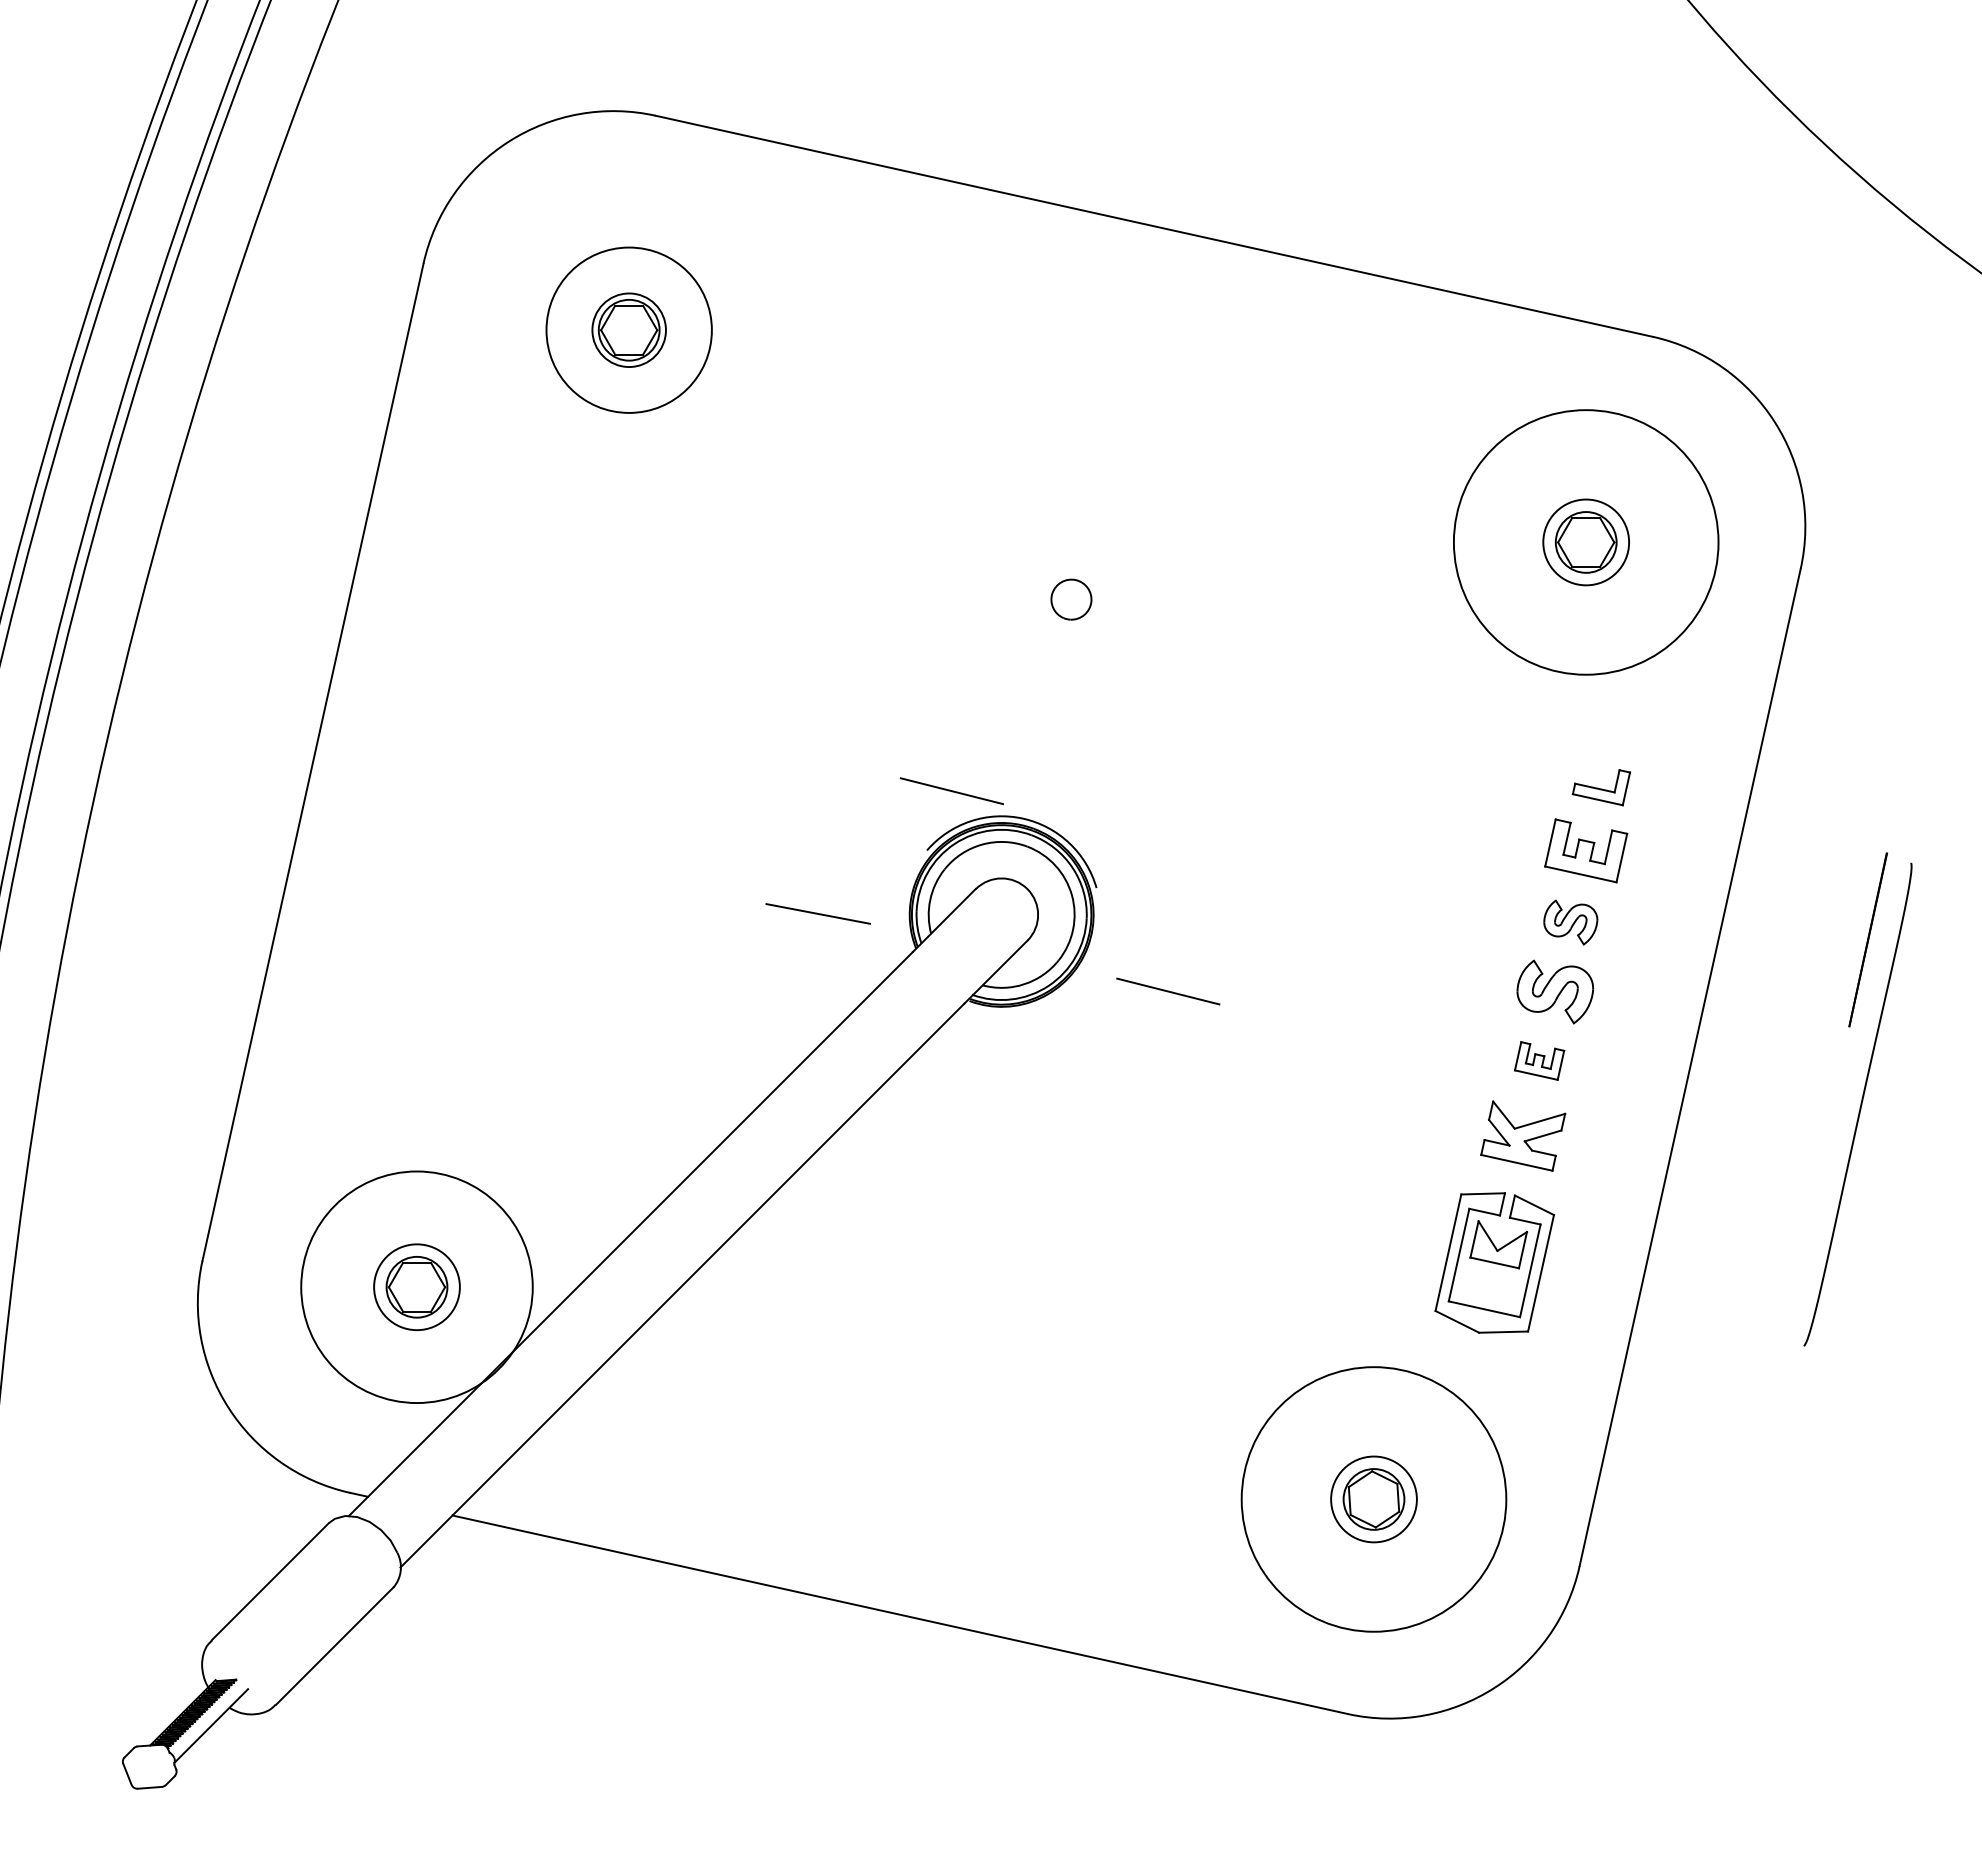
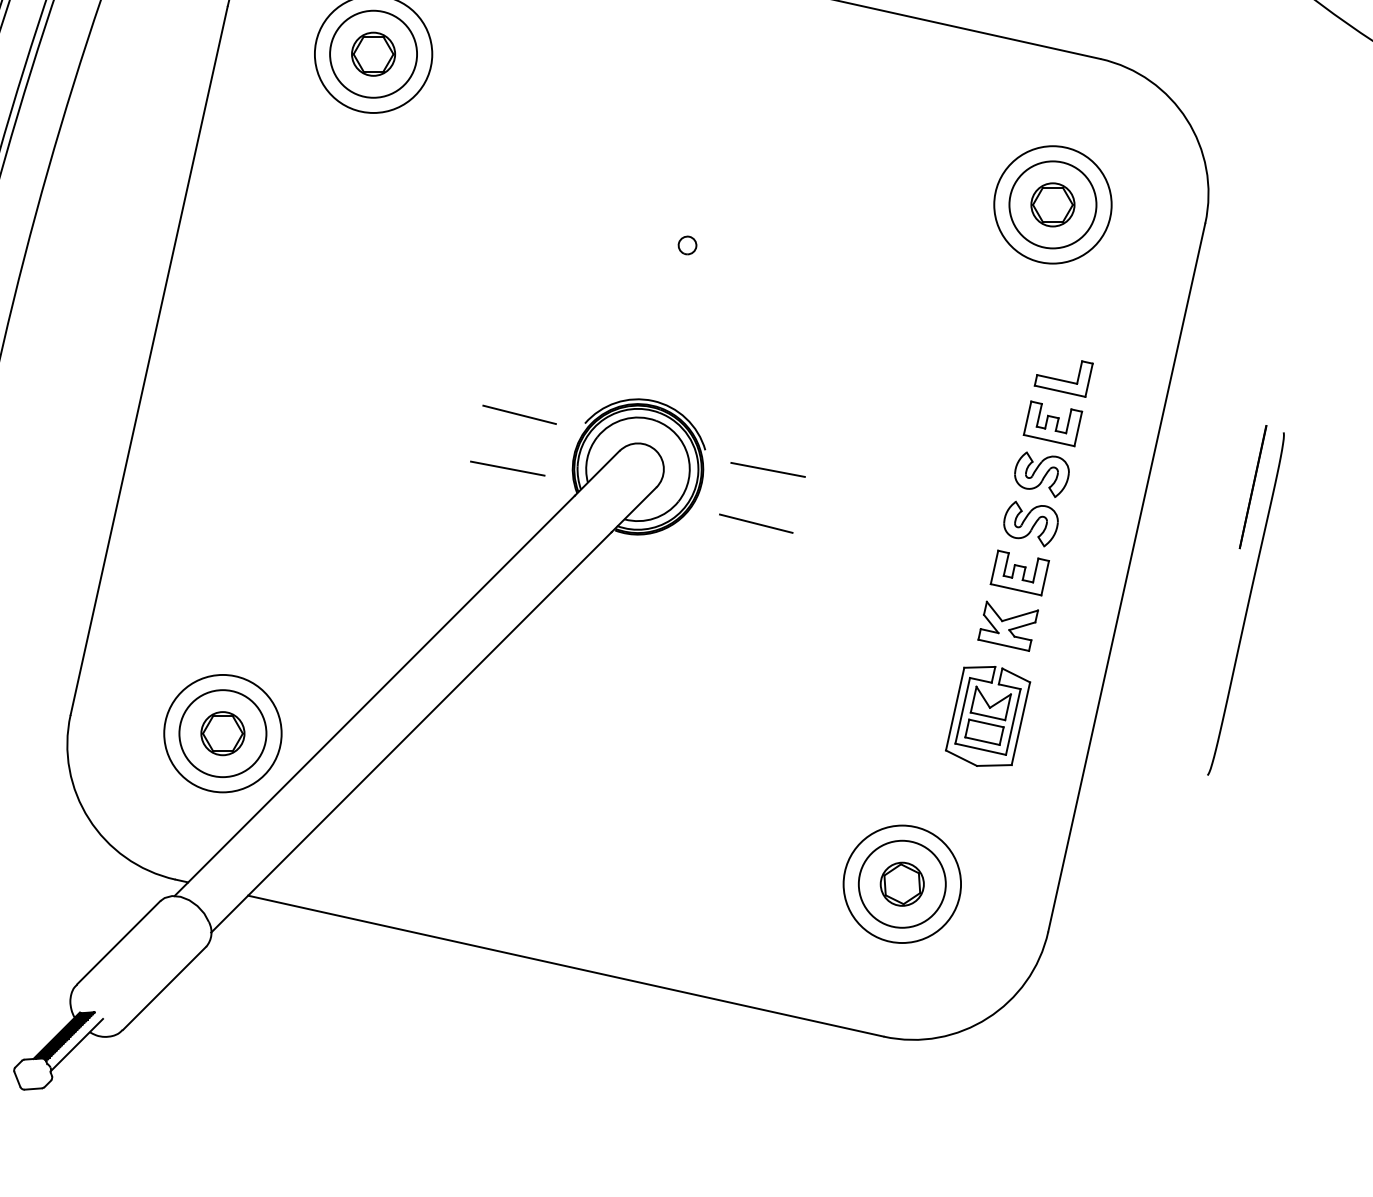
circle: (628, 329) -> (373, 53), size x1.67
circle: (1585, 542) -> (1052, 204), size x0.62
circle: (1585, 542) -> (1052, 204), size x1.43
part: (1071, 599) -> (687, 245), size x0.62
part: (1601, 787) -> (1063, 378), size x1.43
line: (951, 790) -> (519, 414), moved
line: (1184, 915) -> (767, 469), added
part: (1570, 922) -> (1041, 474), size x1.43
part: (1539, 1060) -> (1019, 572), size x1.67
part: (1489, 1285) -> (984, 732), added
circle: (416, 1286) -> (222, 733), size x0.71
circle: (416, 1286) -> (222, 733), size x1.43
circle: (1373, 1499) -> (901, 884), size x0.62
circle: (1373, 1499) -> (901, 884), size x1.43

